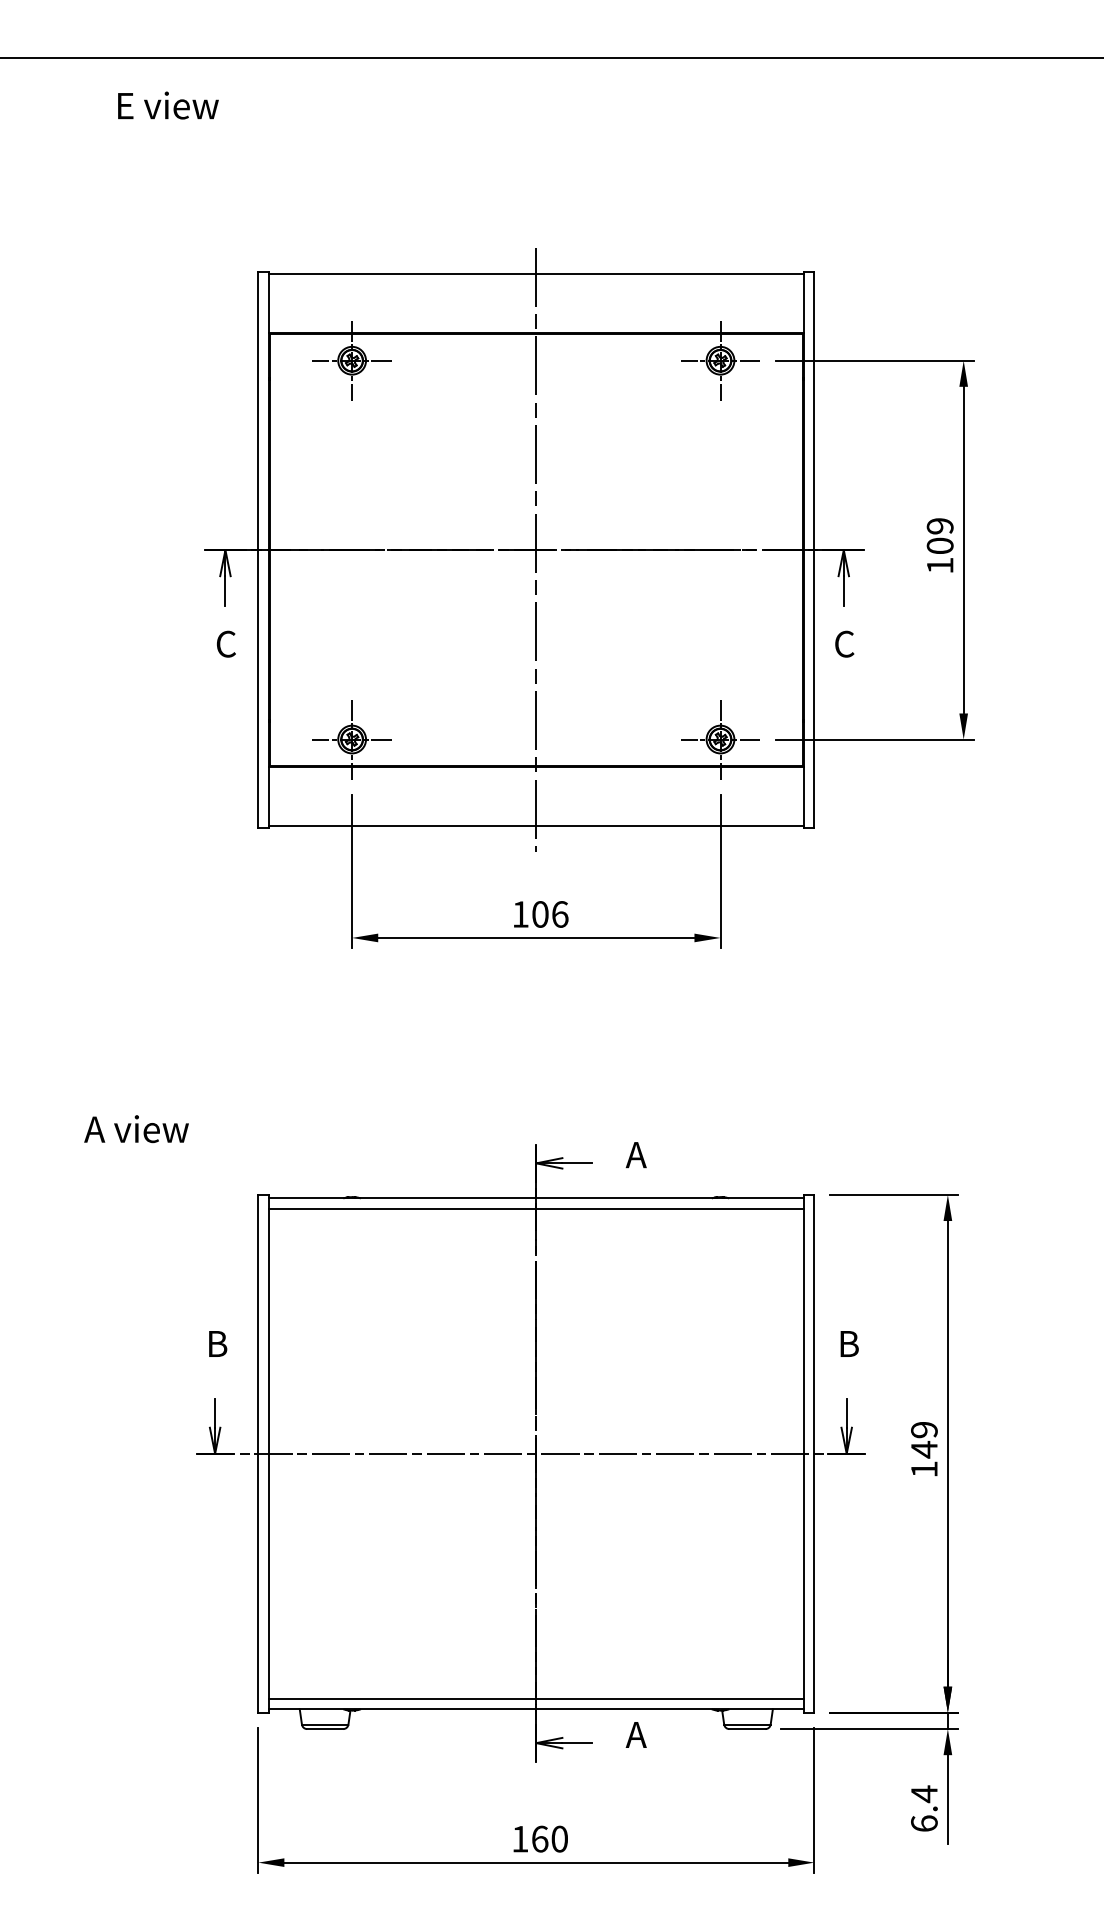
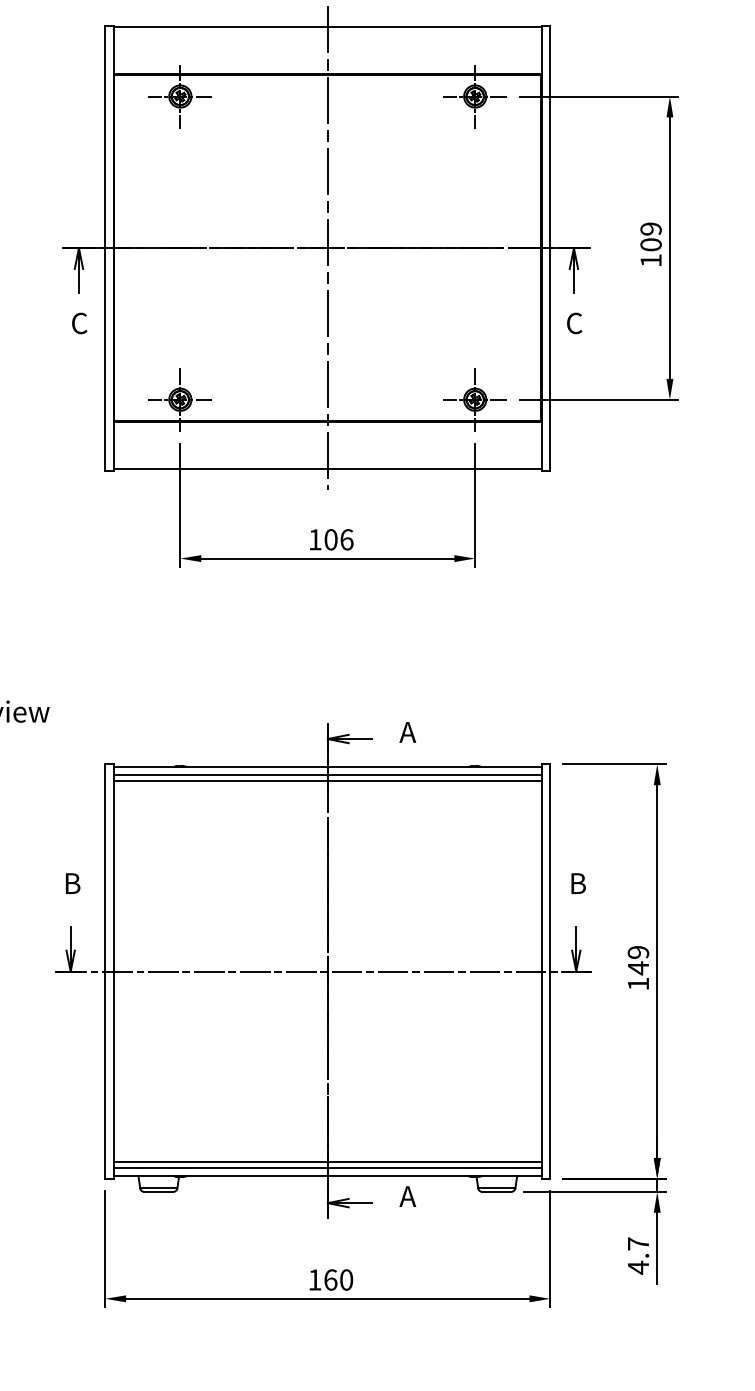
line: (535, 1215) -> (327, 780), added
line: (535, 1691) -> (327, 1161), added
text: (924, 1808) -> (638, 1255), 6.4 -> 4.7

